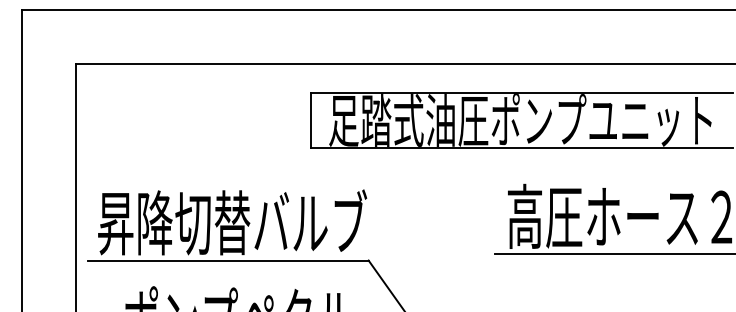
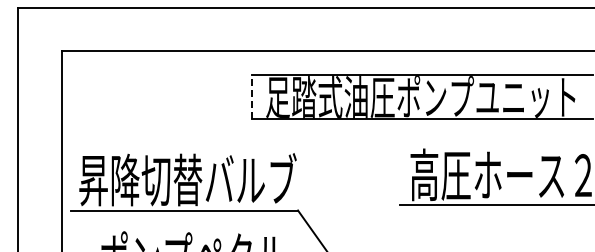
line: (311, 120) -> (251, 97), solid -> dashed

